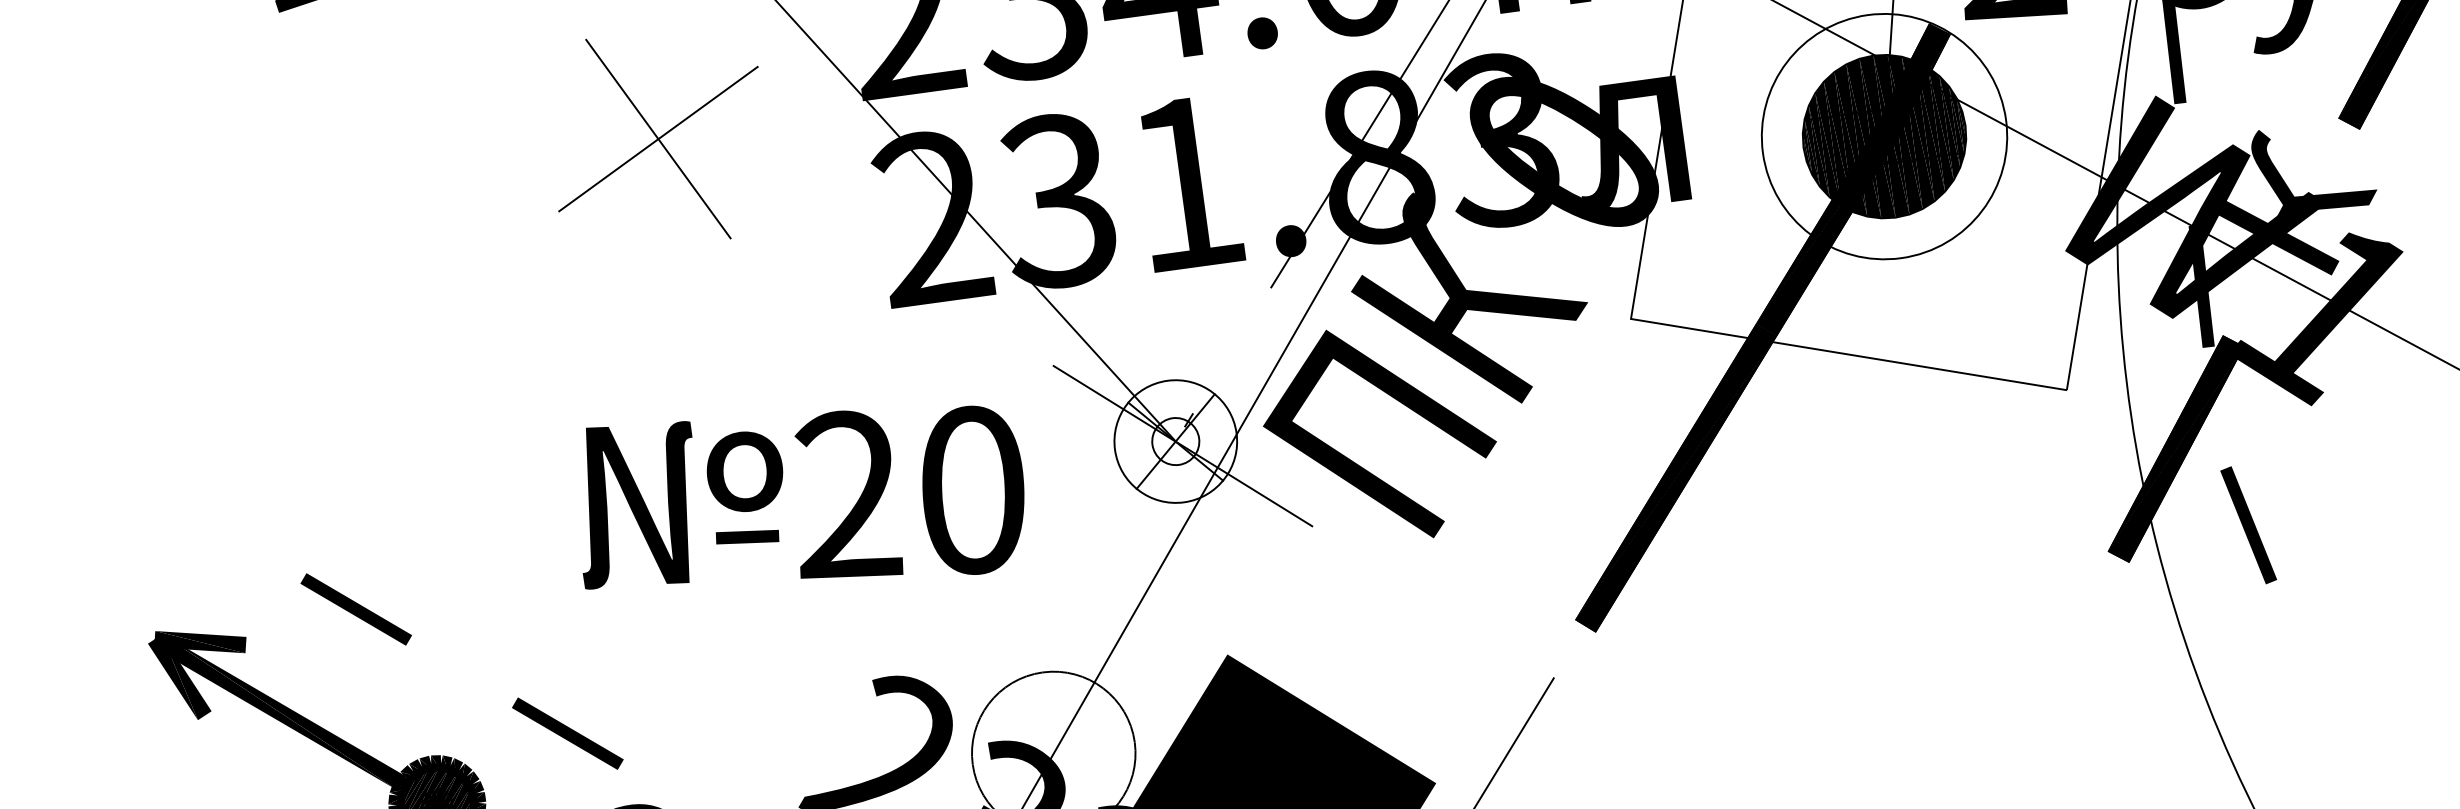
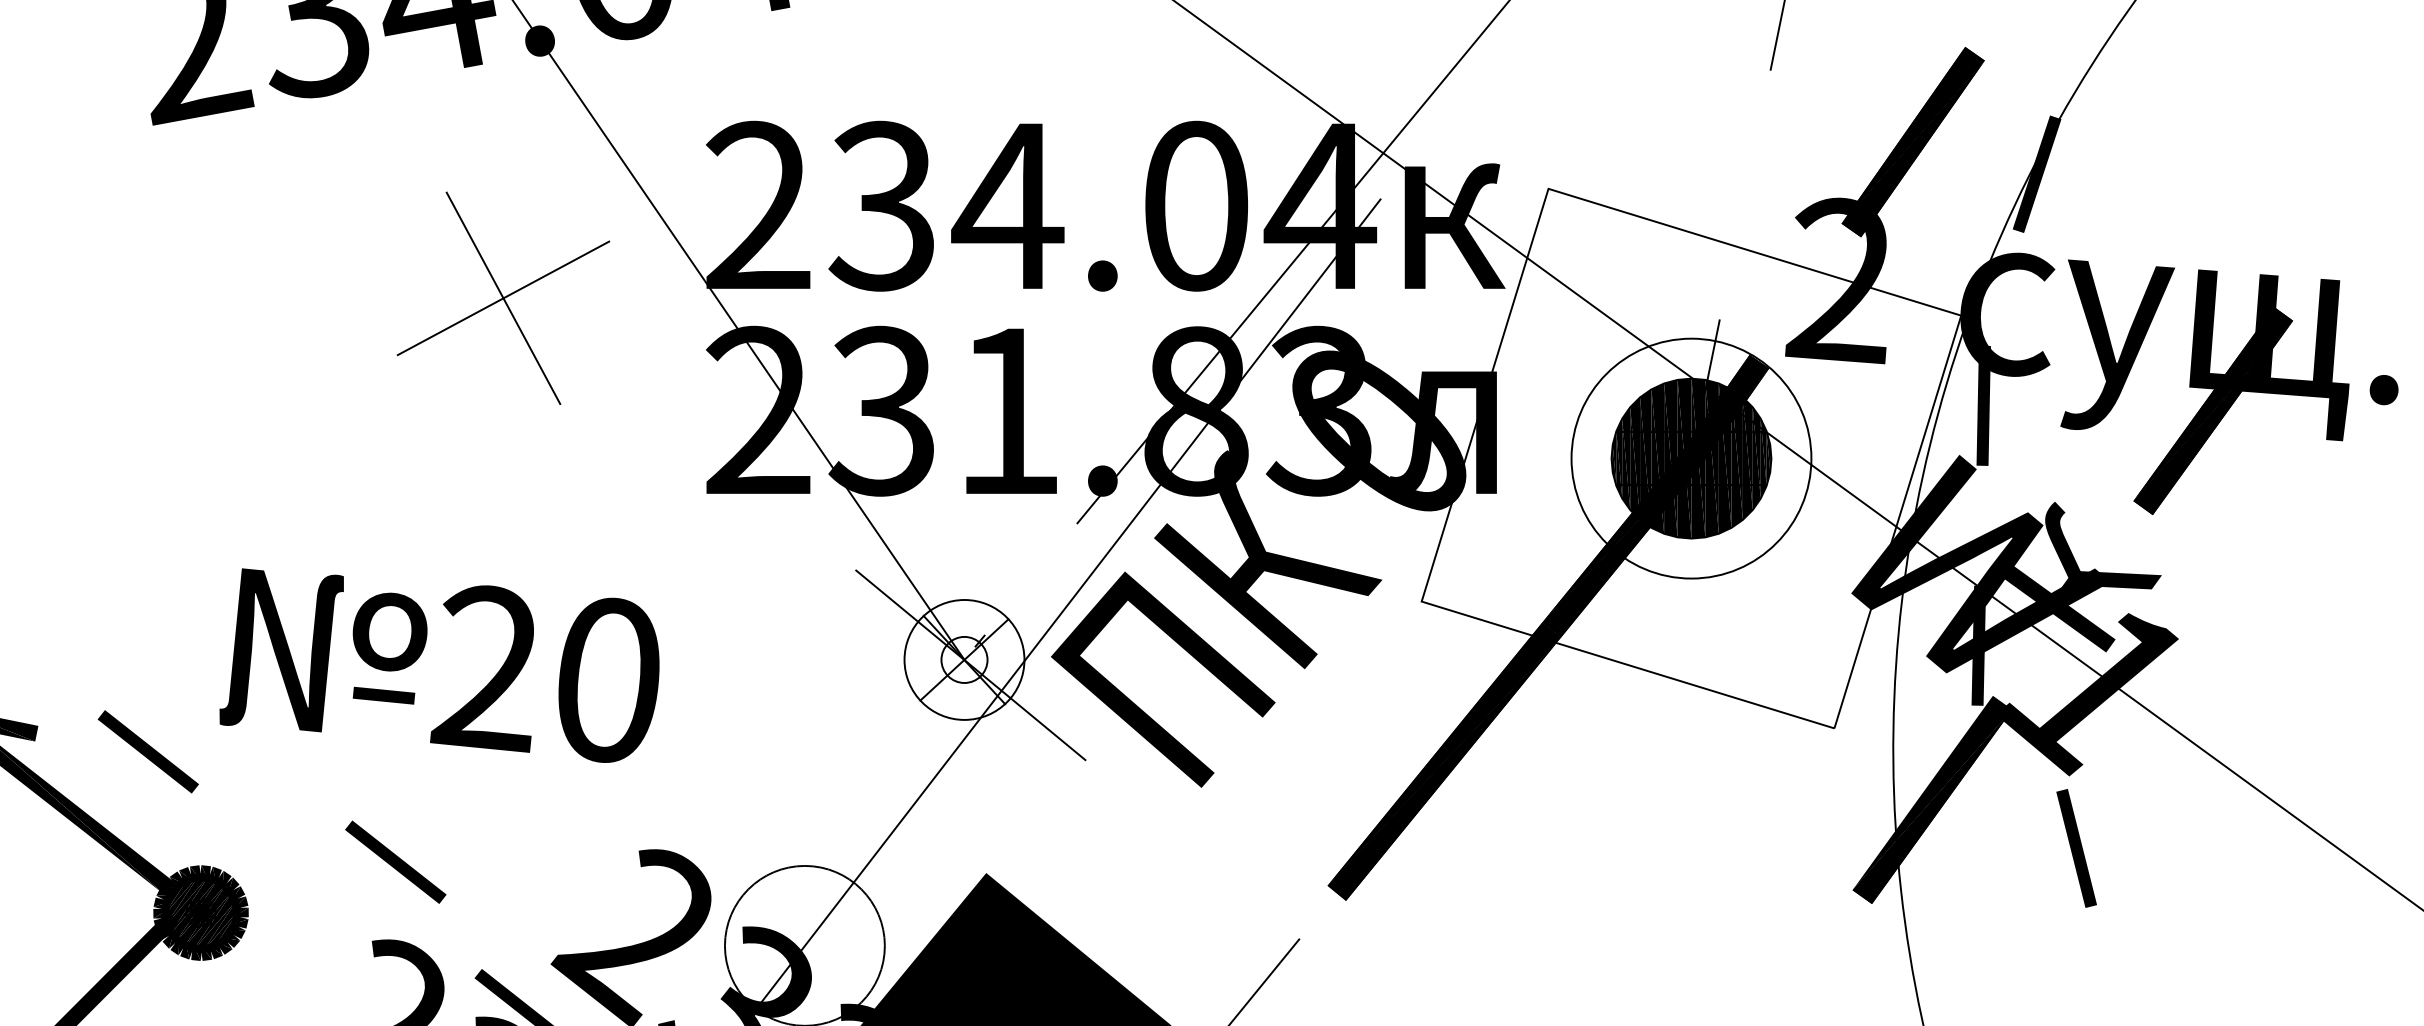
fill: (2175, 441) -> (1932, 792), removed
text: (799, 498) -> (439, 665), moved
line: (2248, 525) -> (2076, 848), moved
line: (355, 609) -> (147, 751), moved
line: (567, 732) -> (395, 861), moved

